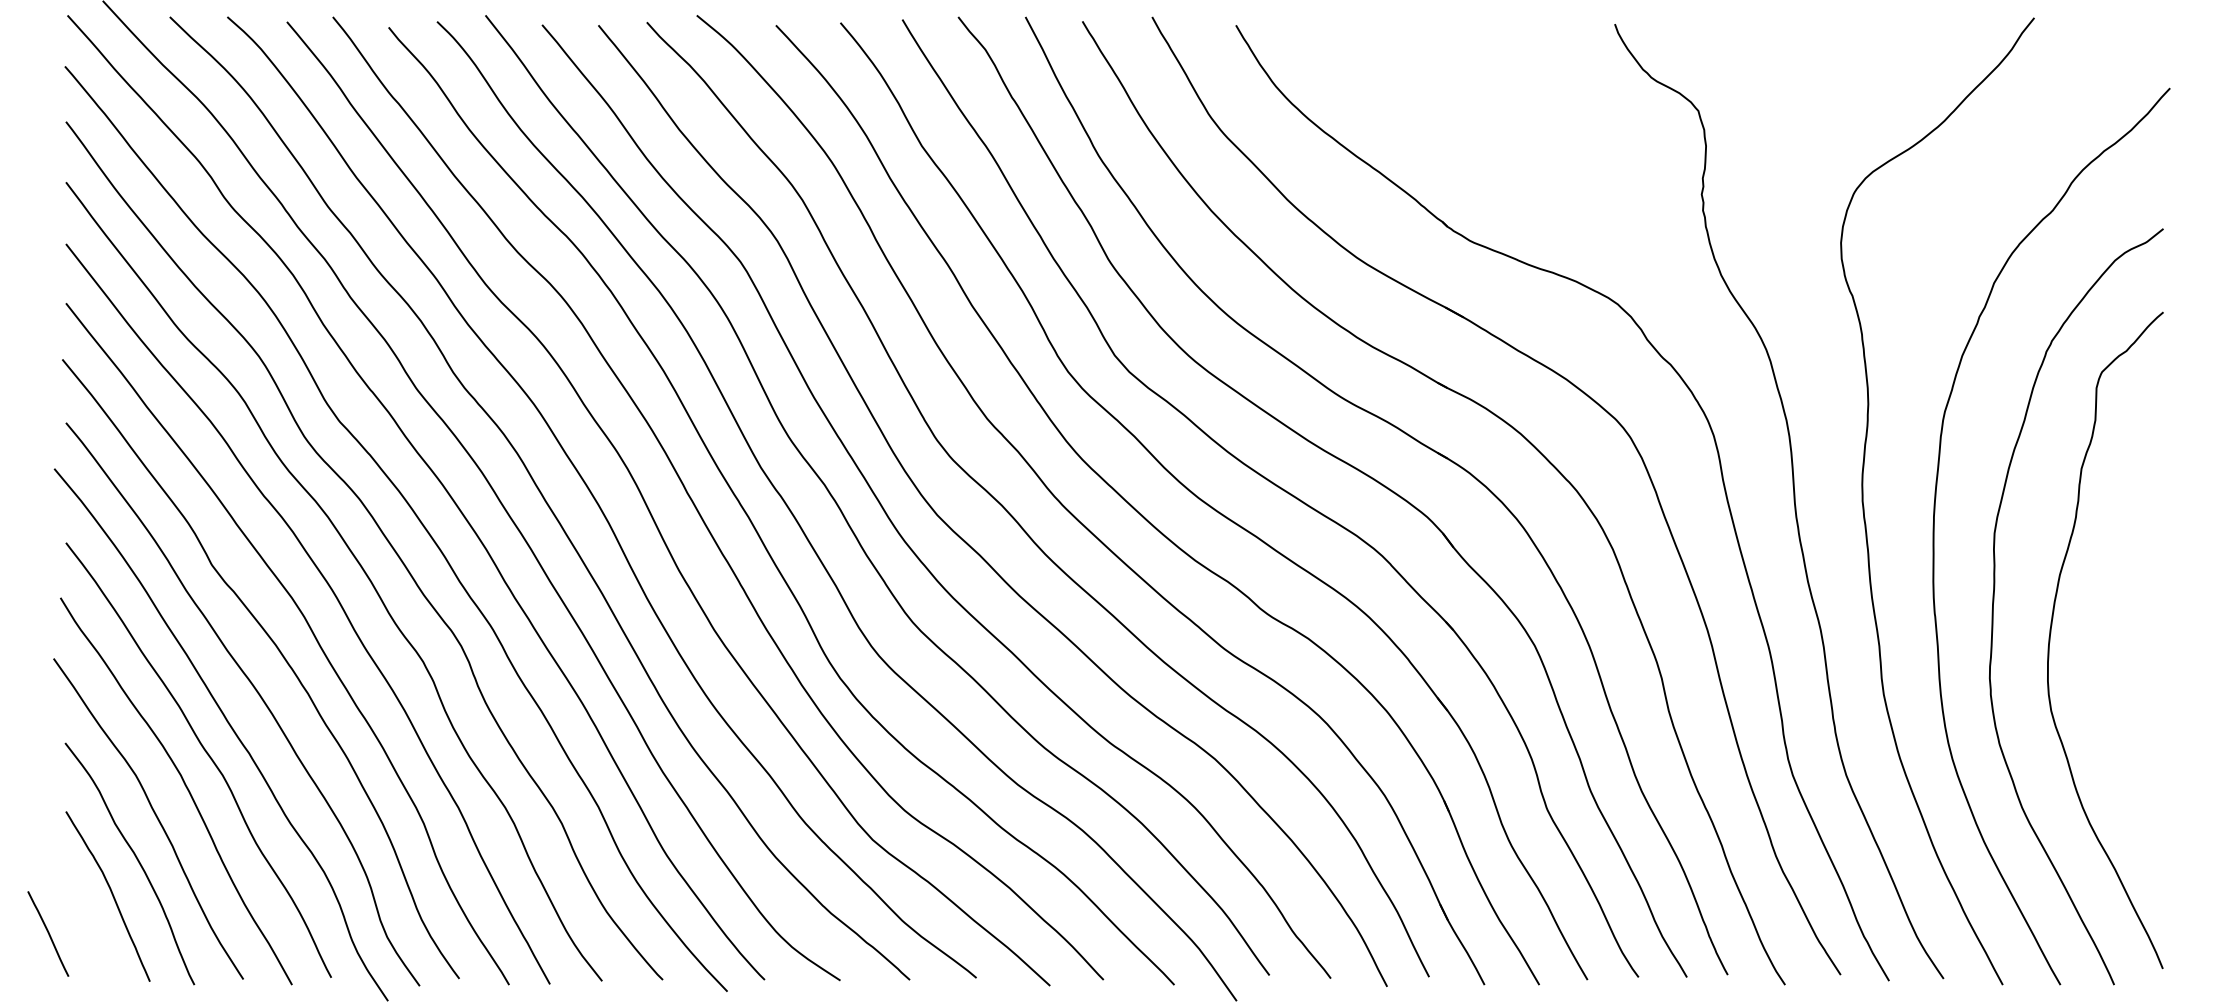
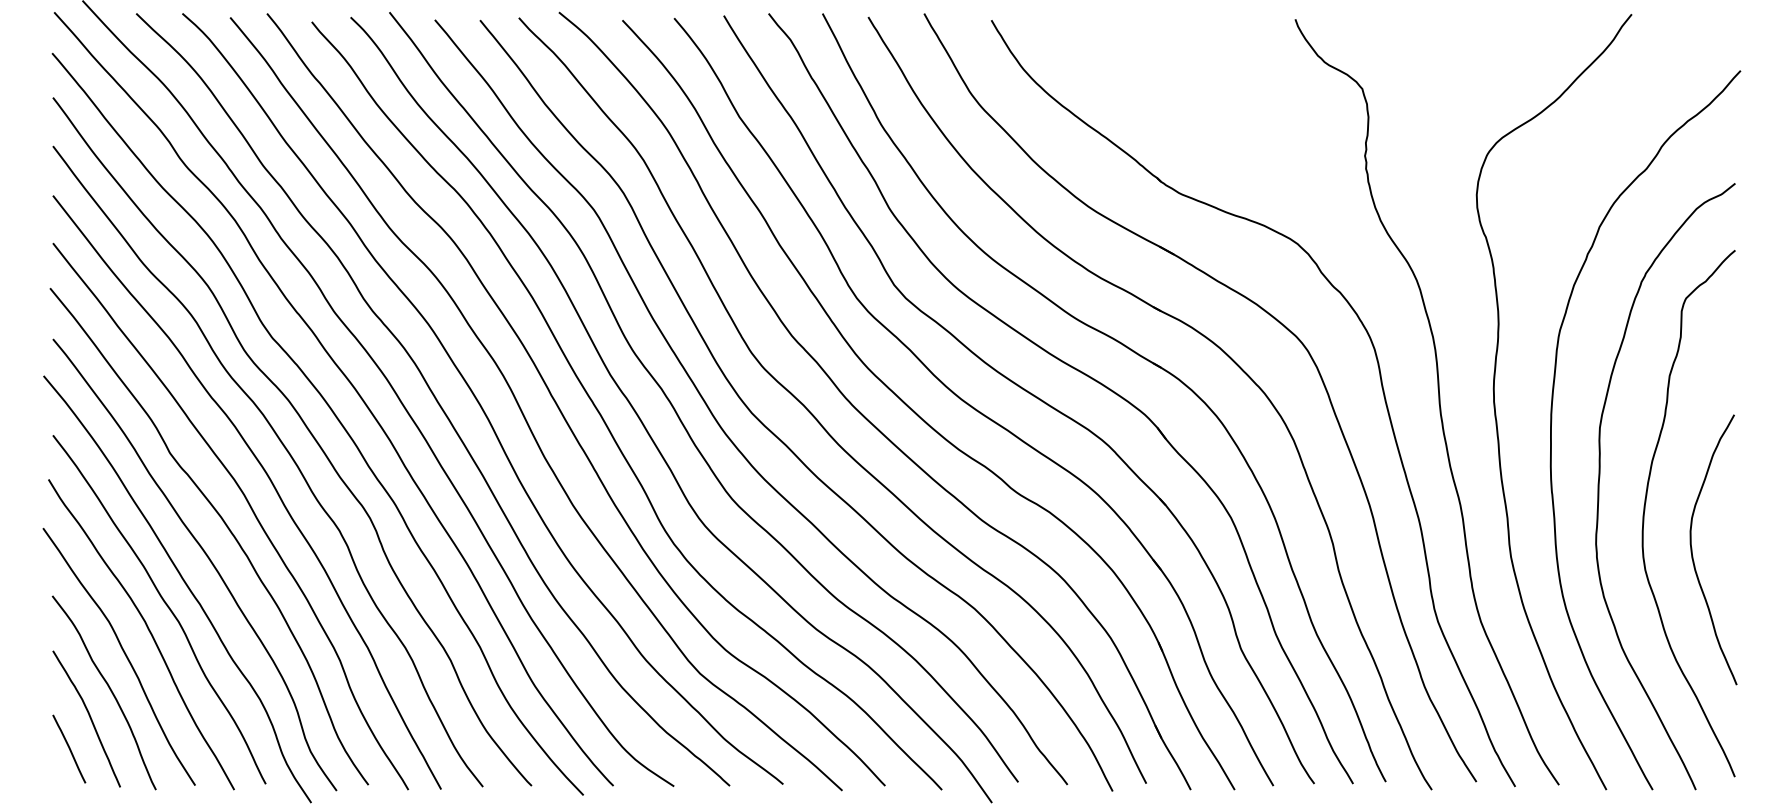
curve: (2110, 689) -> (1692, 552), added
line: (48, 933) -> (69, 748), moved

